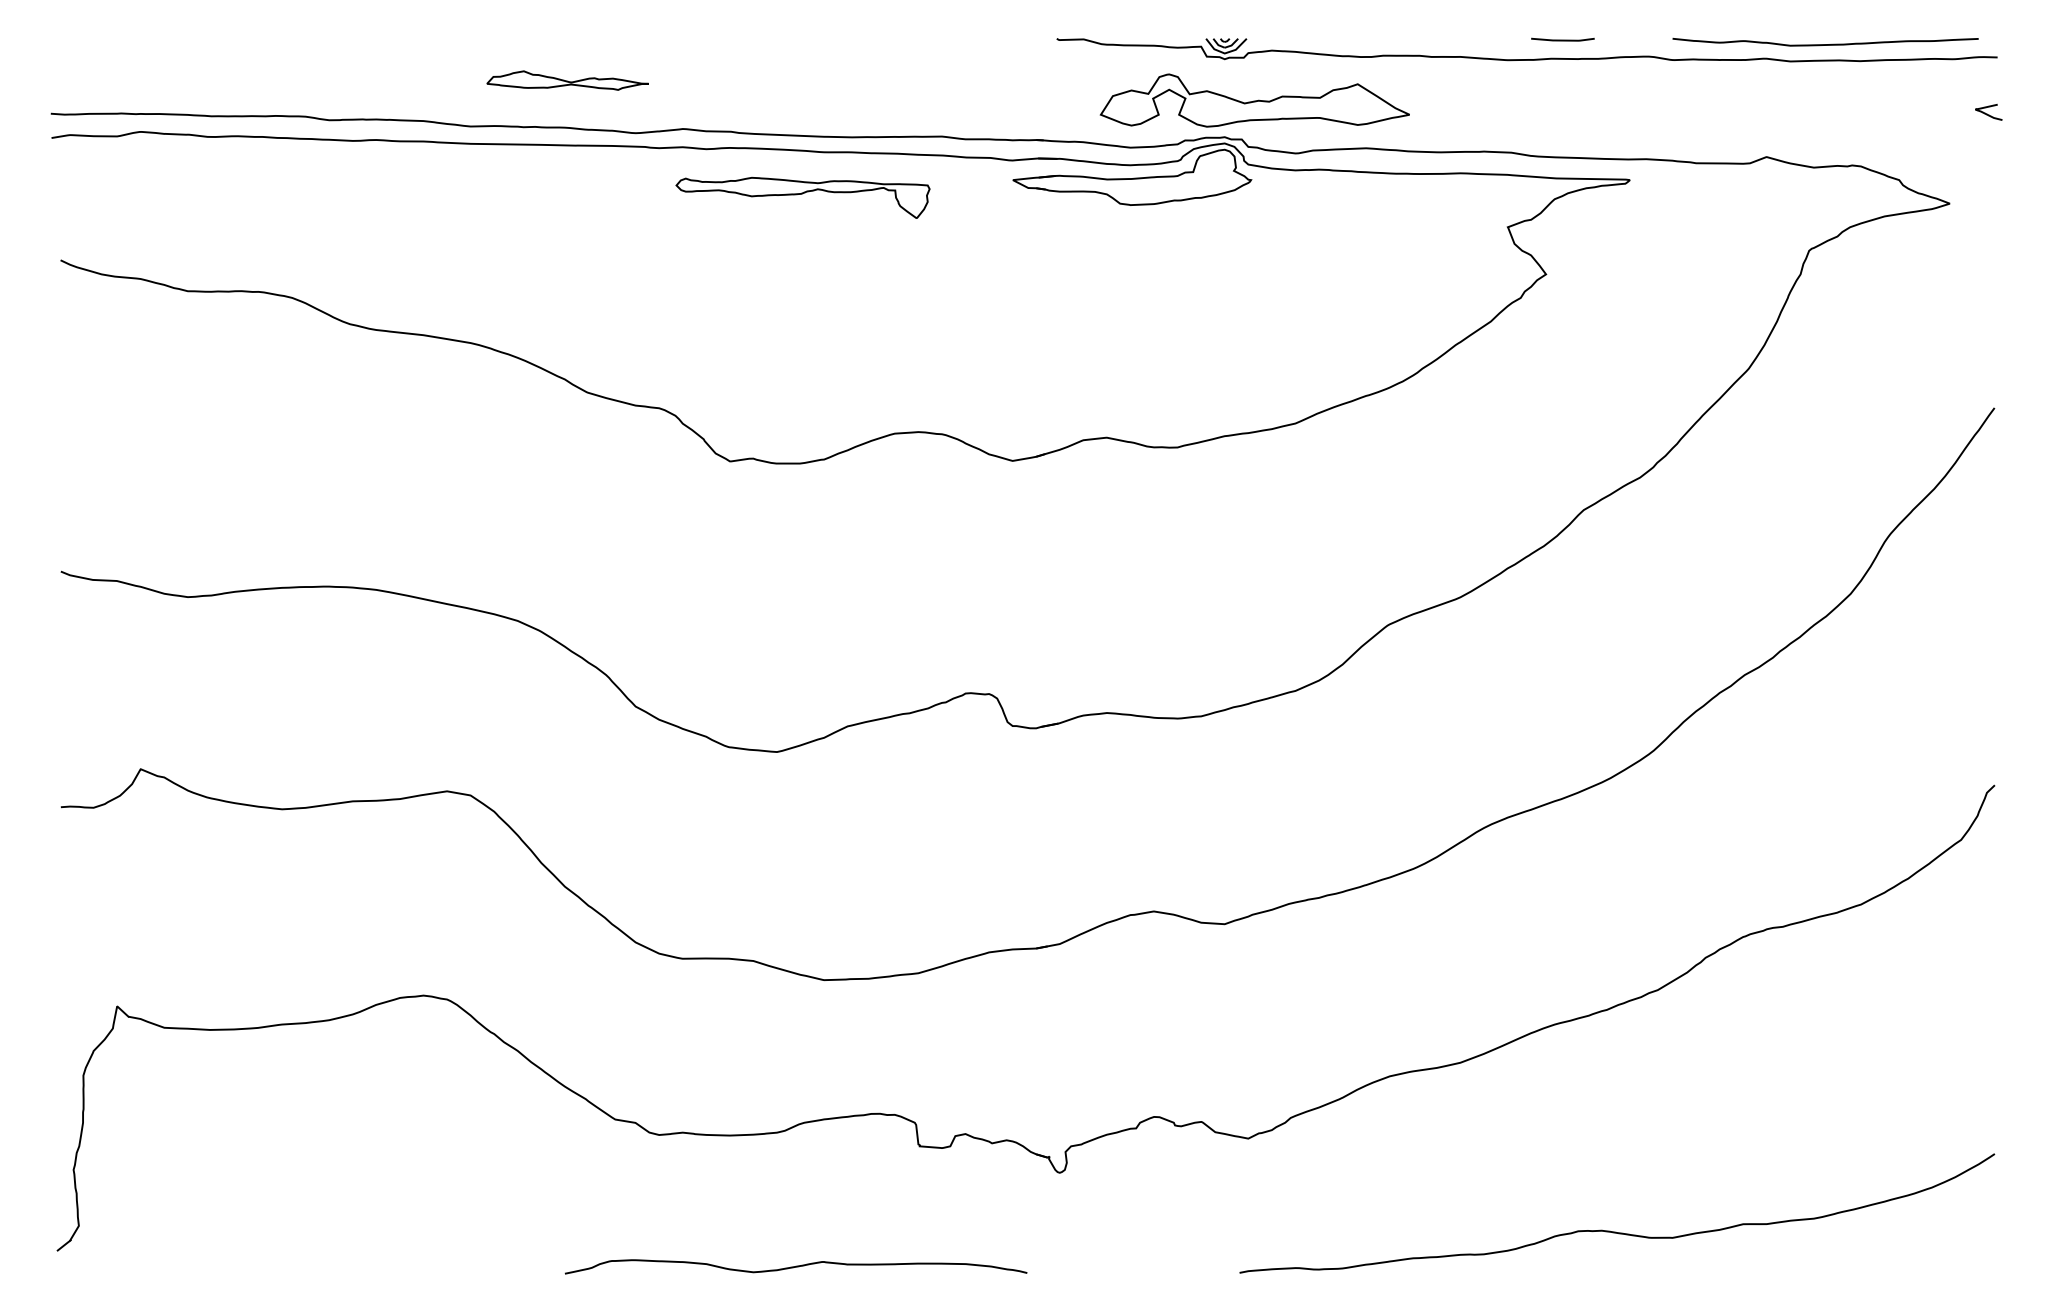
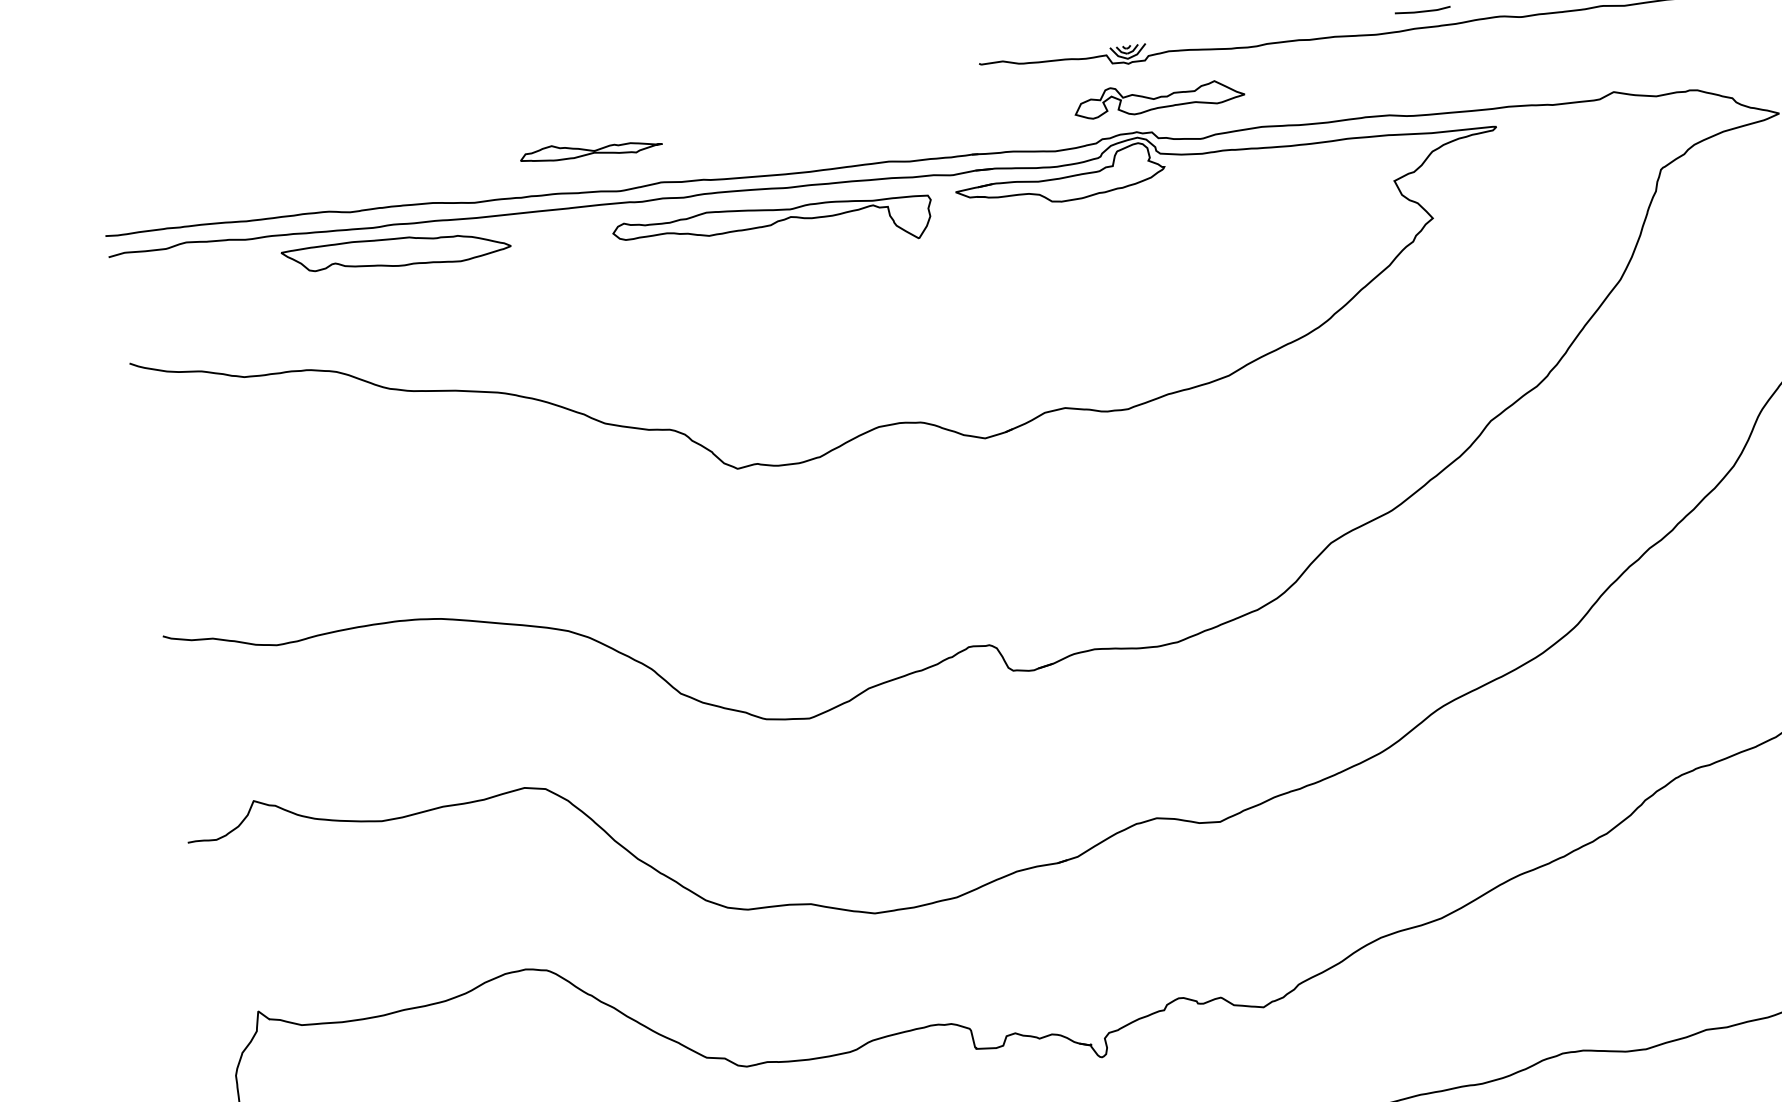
part: (567, 80) -> (590, 149), moved
part: (1254, 100) -> (1158, 96), size x0.62
part: (375, 172) -> (396, 253), added
part: (802, 197) -> (773, 229), size x1.43

